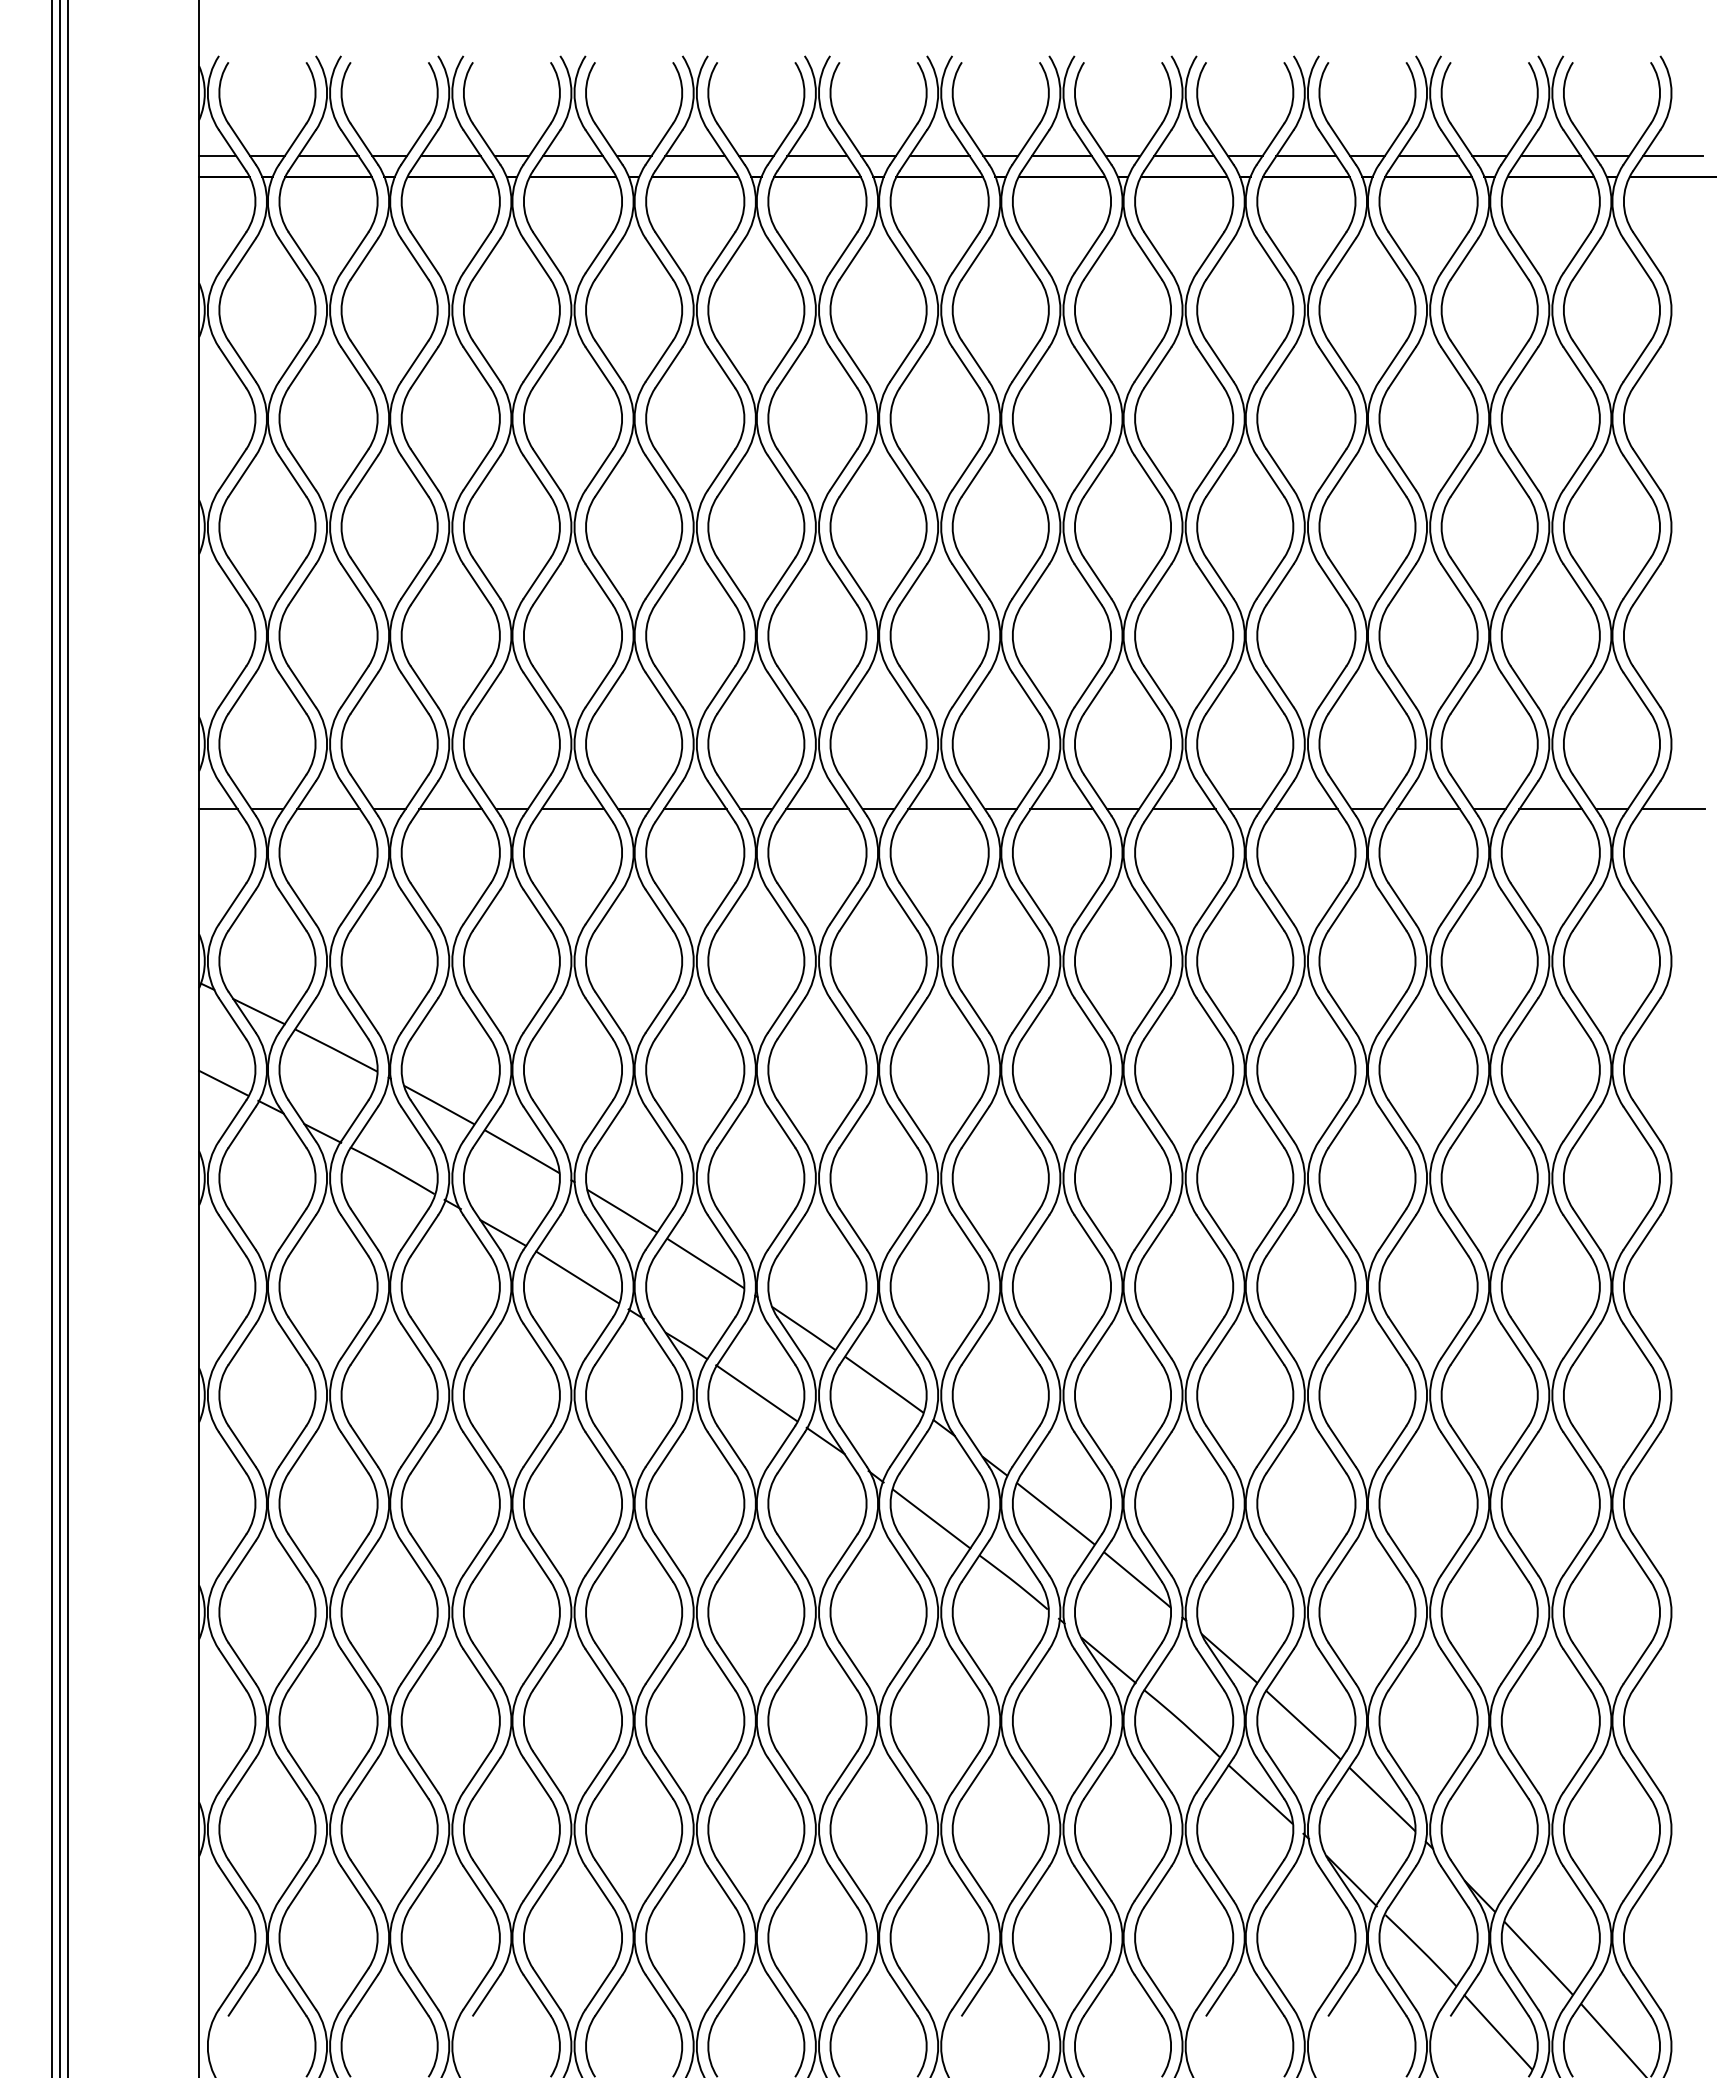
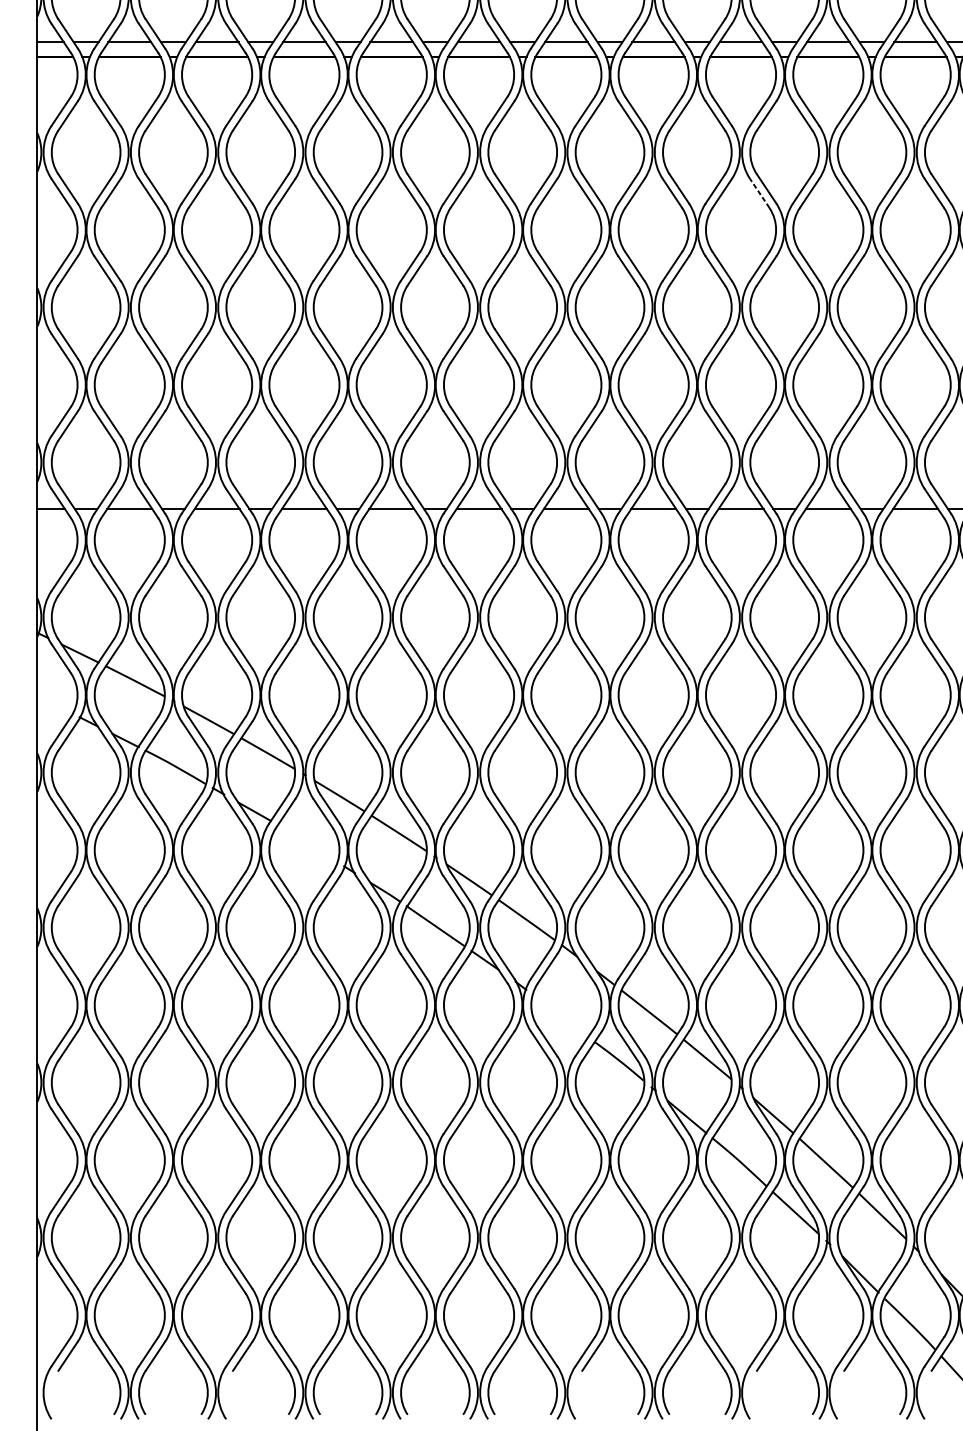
line: (1210, 367) -> (759, 193), solid -> dashed
line: (223, 1082) -> (54, 704), removed
line: (577, 1277) -> (307, 843), removed
line: (931, 1518) -> (560, 1015), removed

